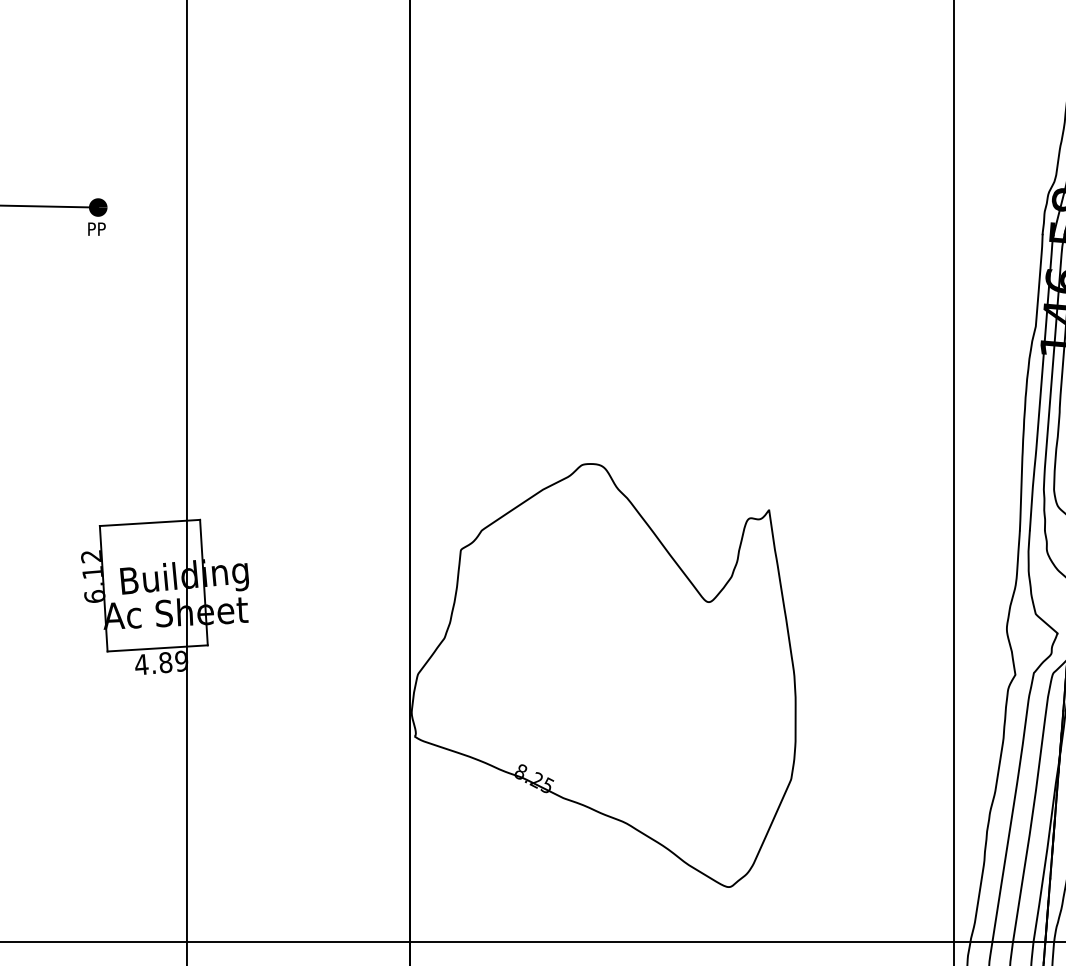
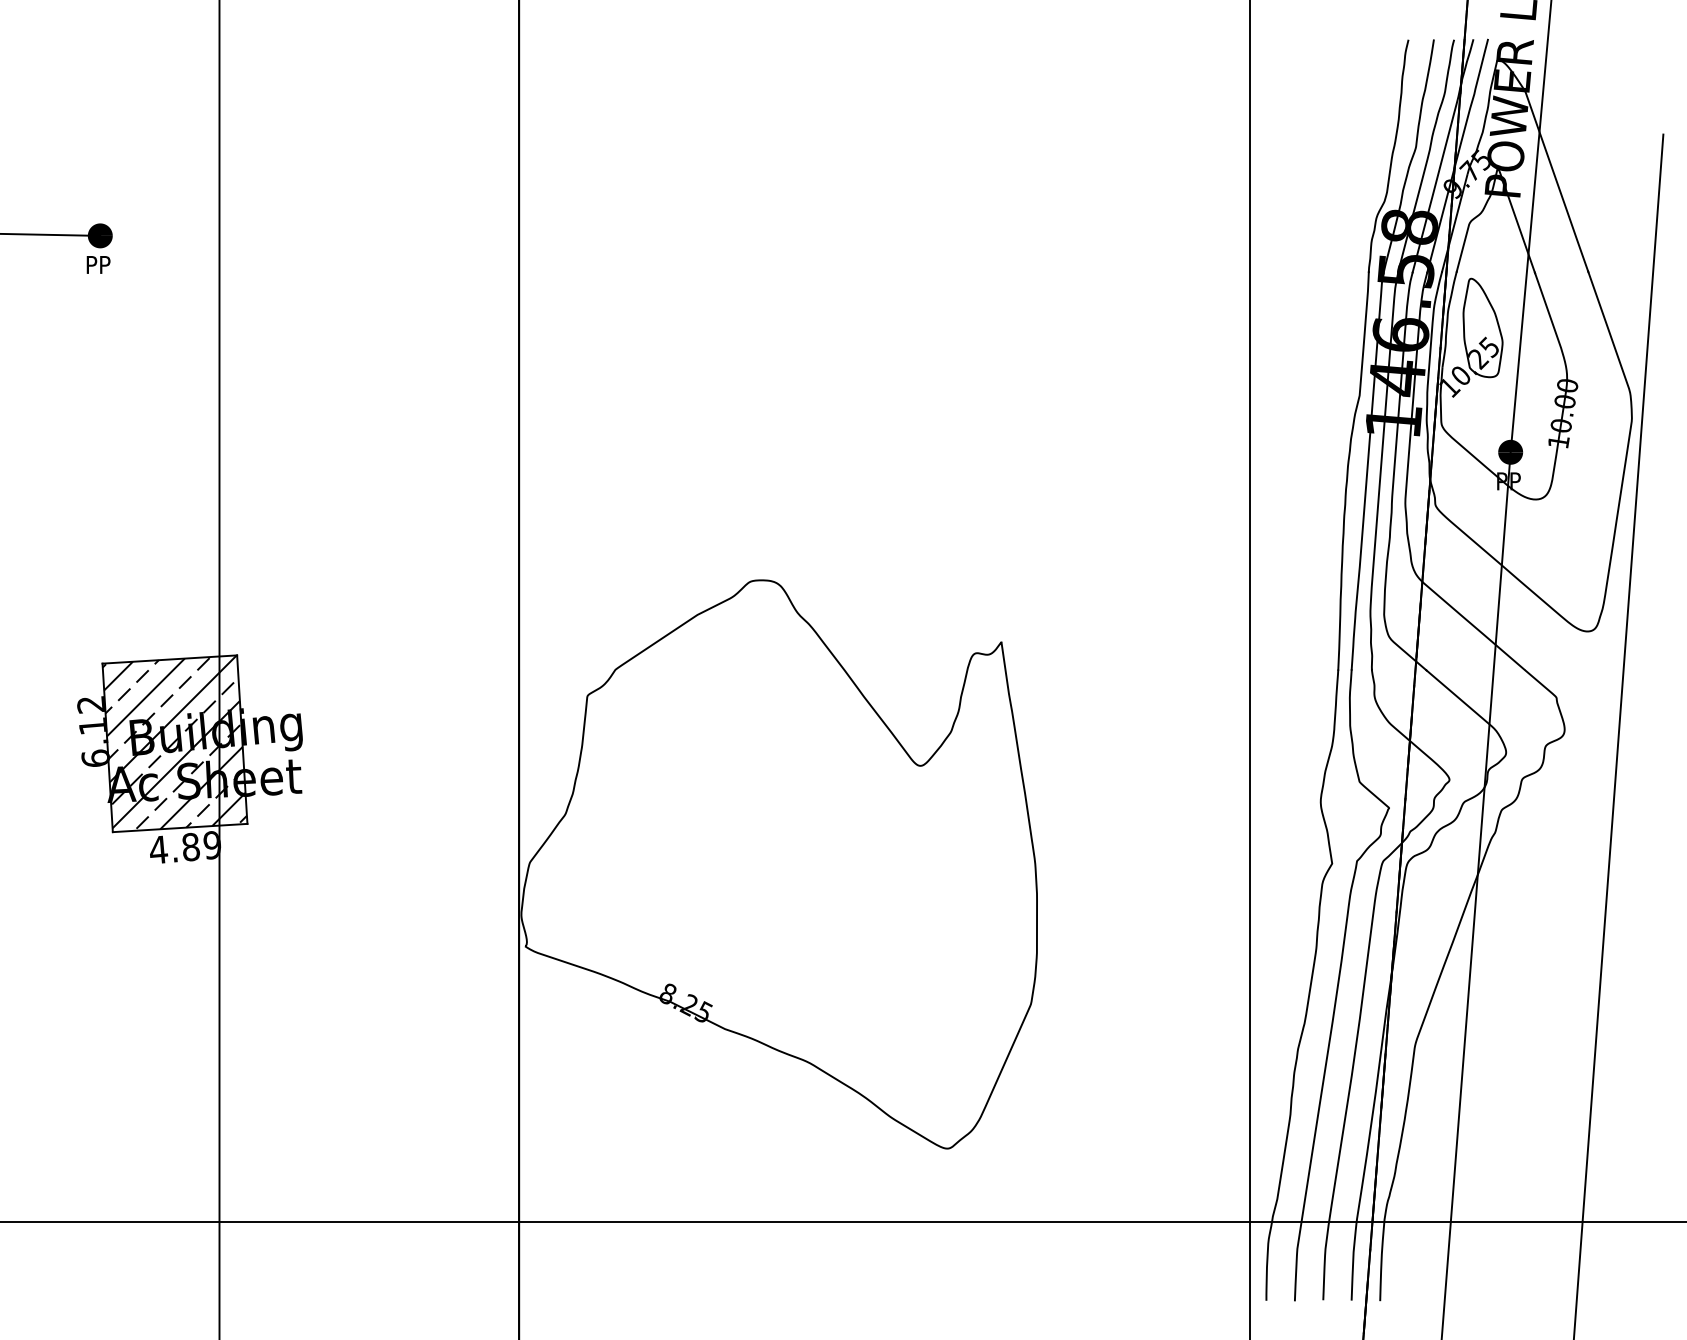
hatch: (153, 584) -> (174, 742), added

